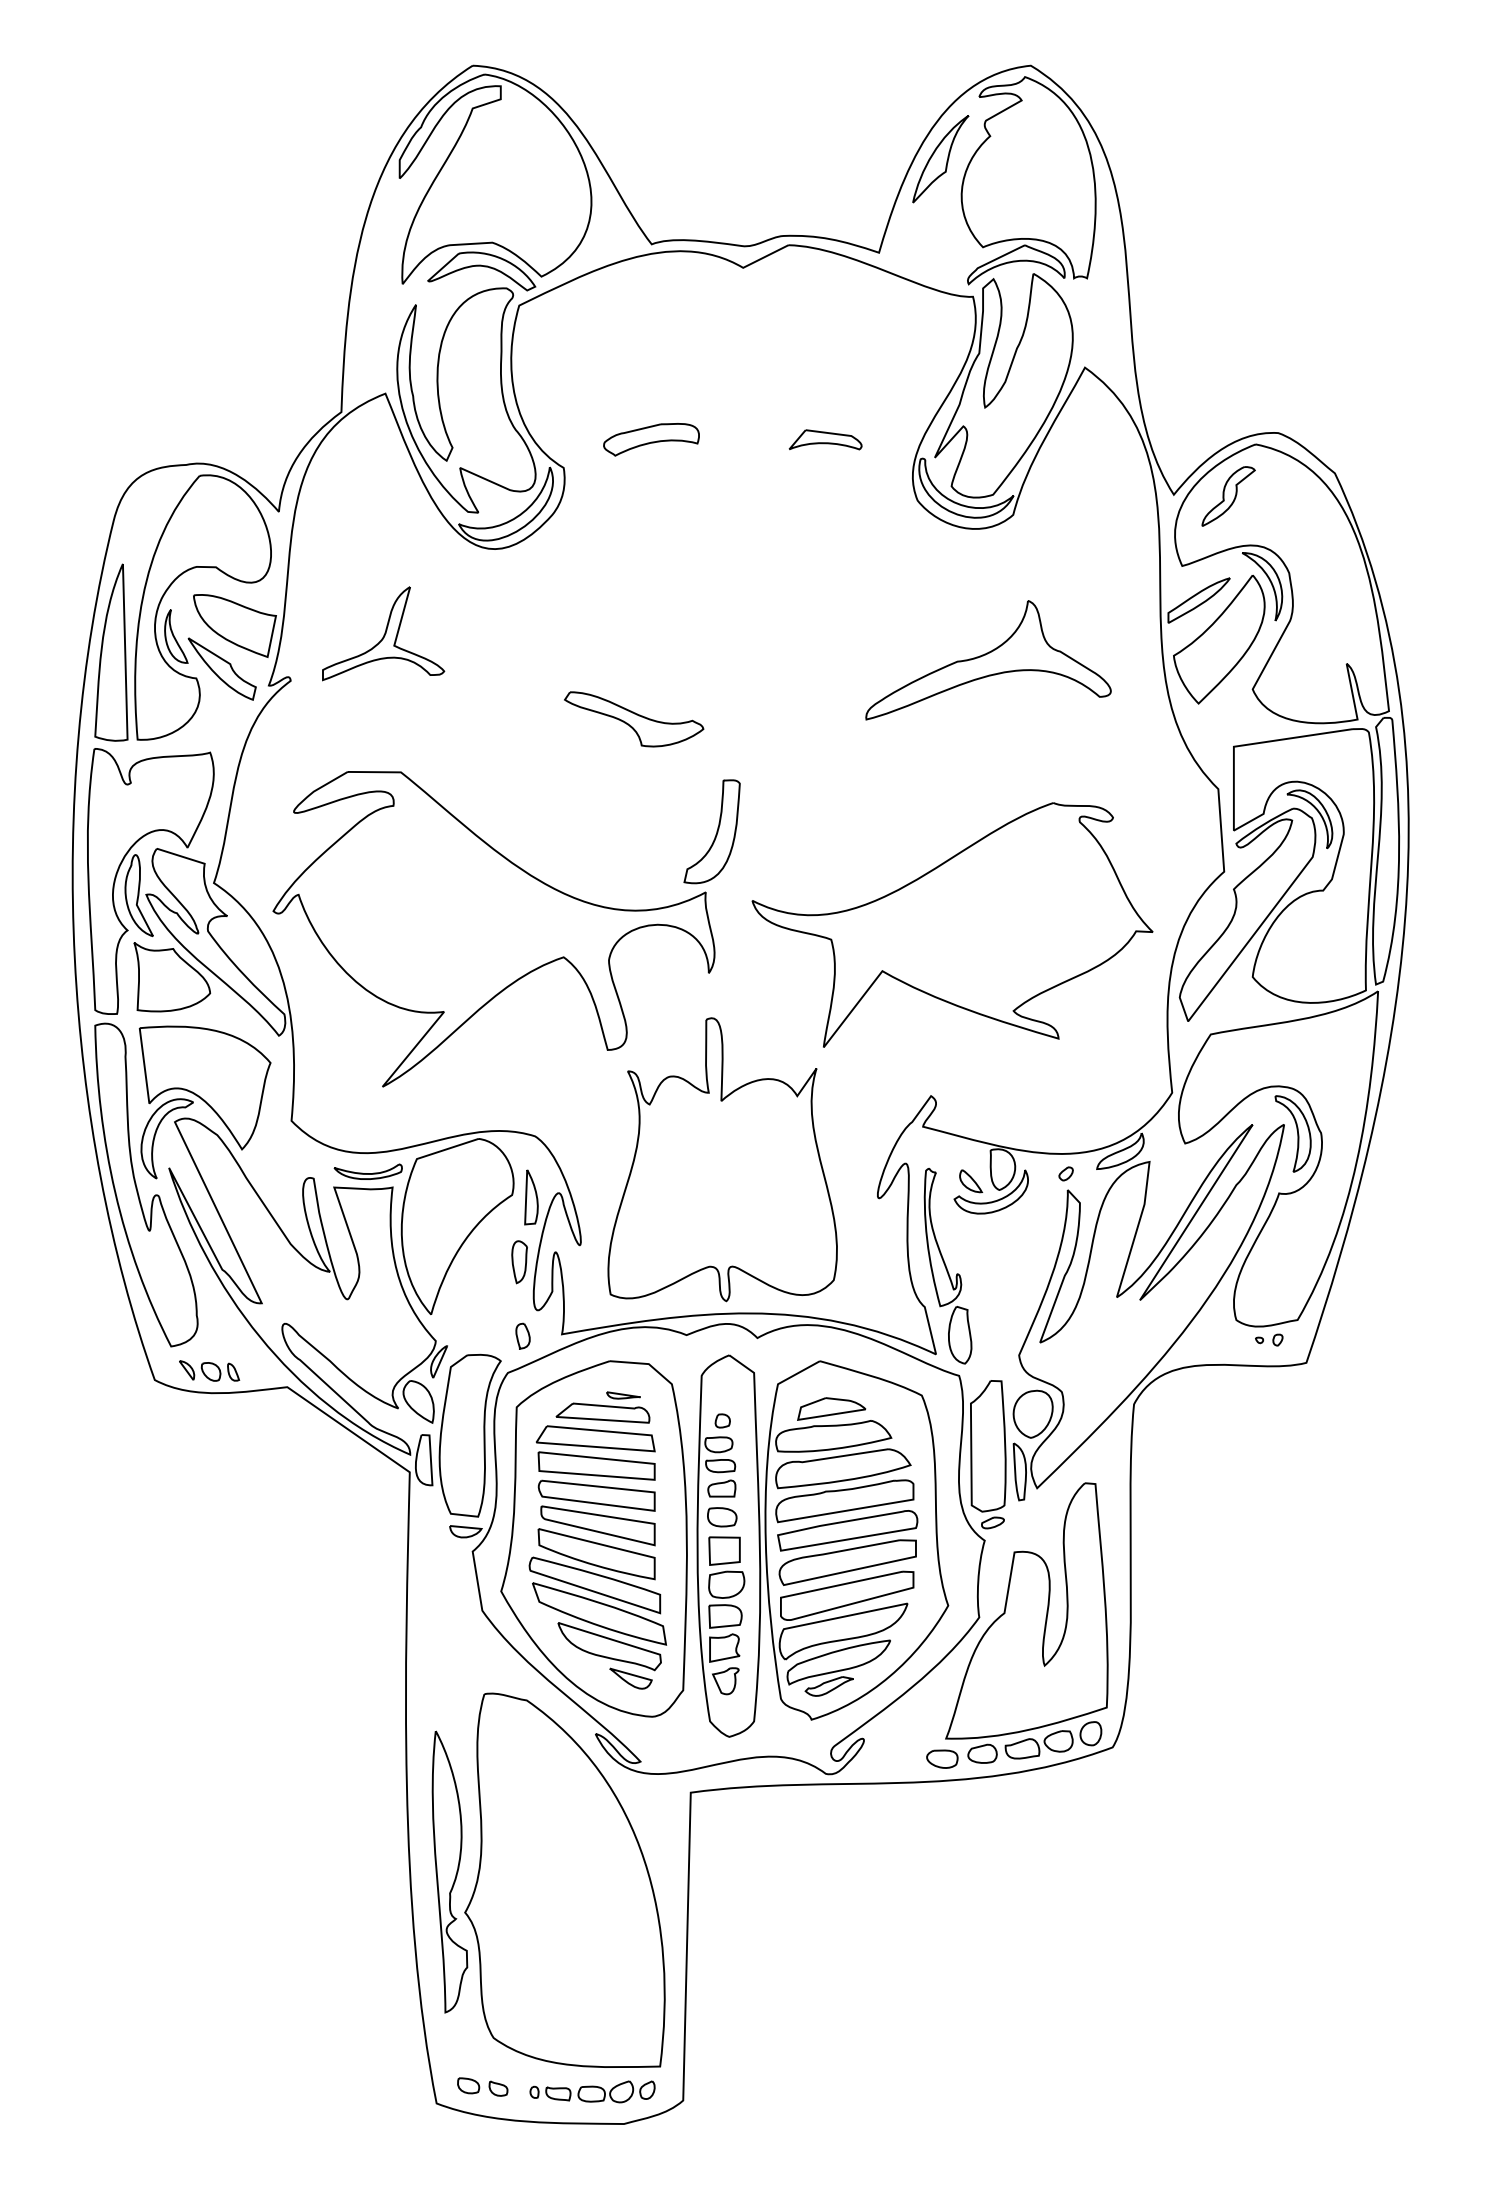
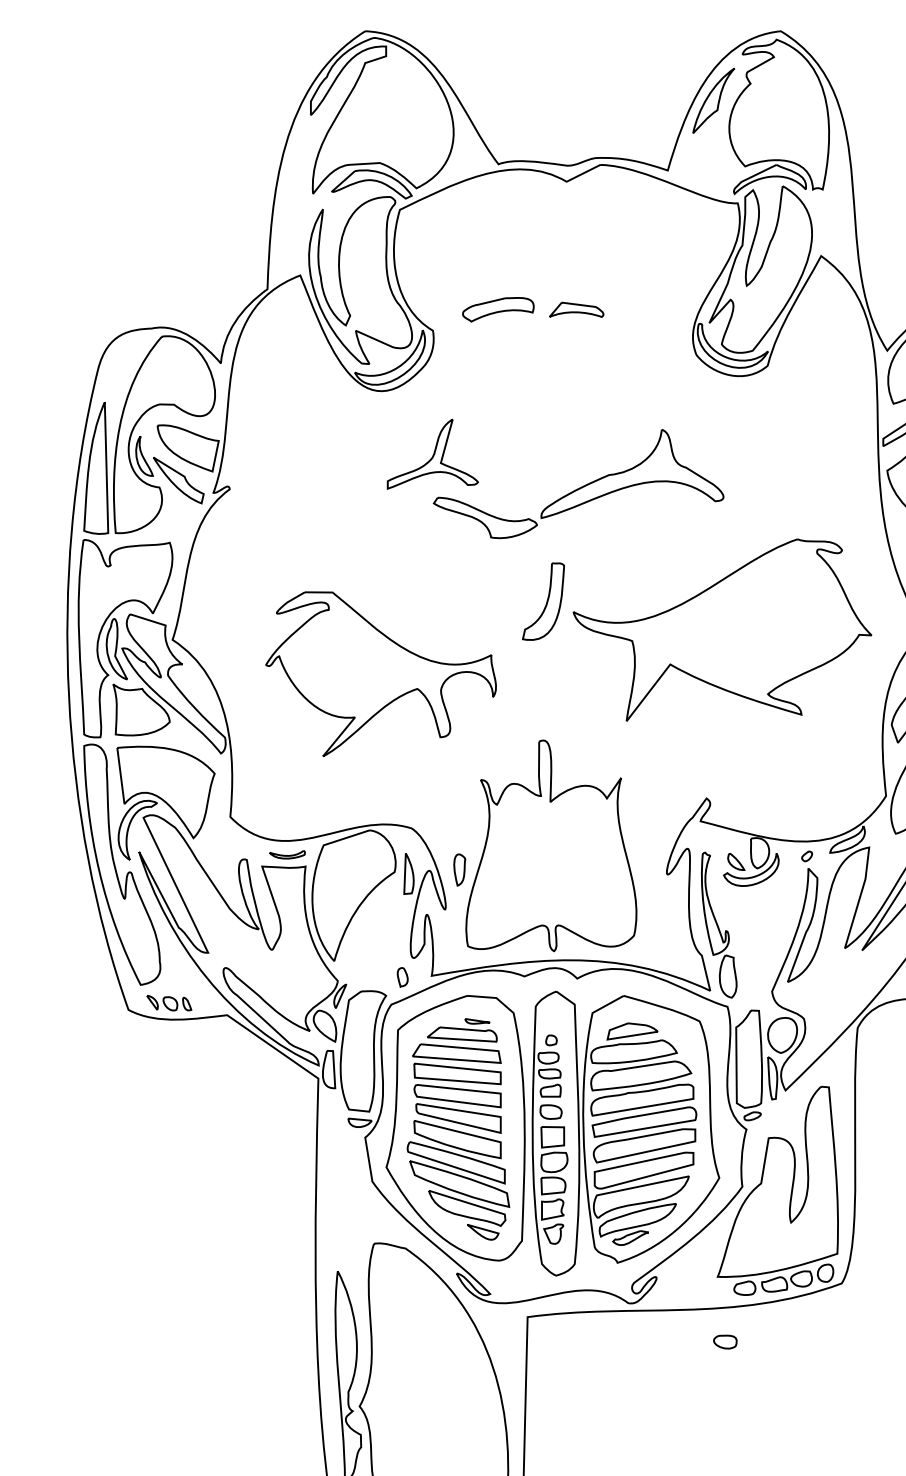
part: (825, 439) -> (576, 309), moved
part: (383, 633) -> (432, 454), moved
part: (988, 660) -> (632, 474), moved
part: (952, 924) -> (722, 629), moved
part: (493, 929) -> (380, 674), size x0.7
part: (367, 1171) -> (286, 854), size x0.7
part: (519, 1262) -> (459, 870), moved
part: (942, 1758) -> (725, 1341), moved

